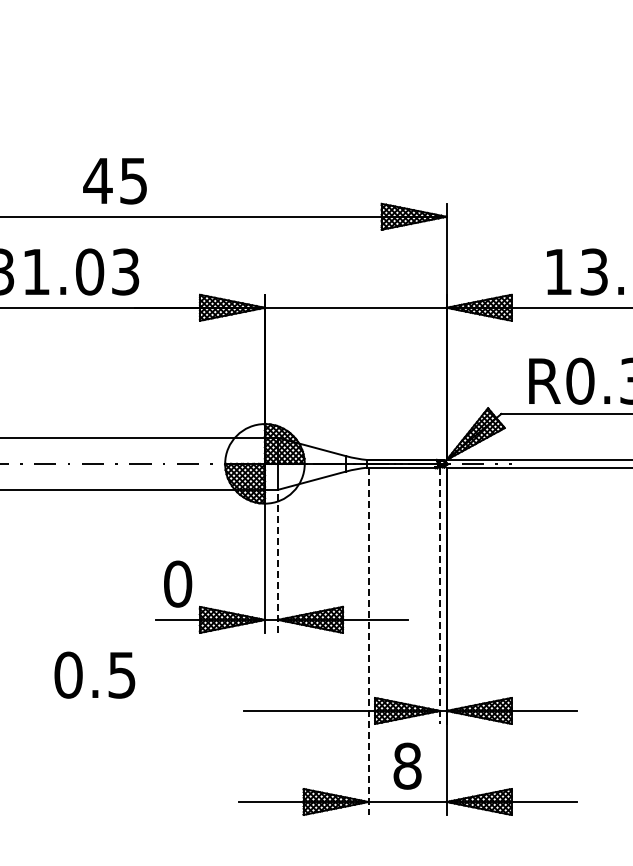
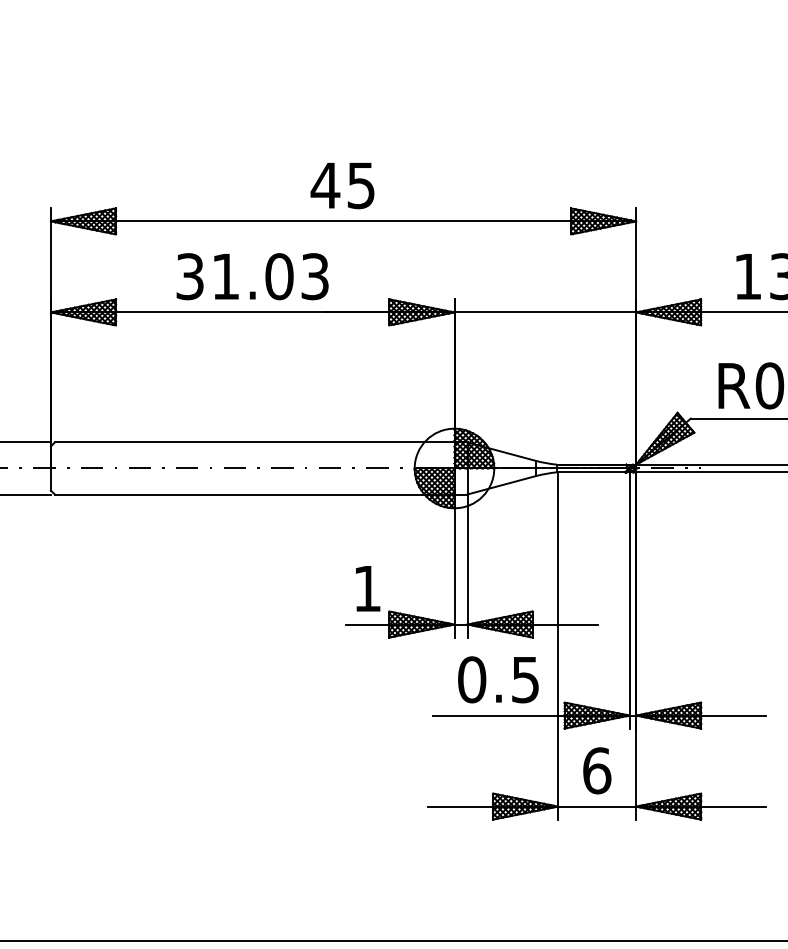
text: (114, 181) -> (342, 186), moved
line: (277, 561) -> (467, 566), dashed -> solid
text: (177, 583) -> (367, 588), 0 -> 1
line: (439, 595) -> (629, 600), dashed -> solid
line: (368, 641) -> (558, 646), dashed -> solid
text: (94, 674) -> (498, 679), moved
text: (407, 765) -> (597, 770), 8 -> 6

